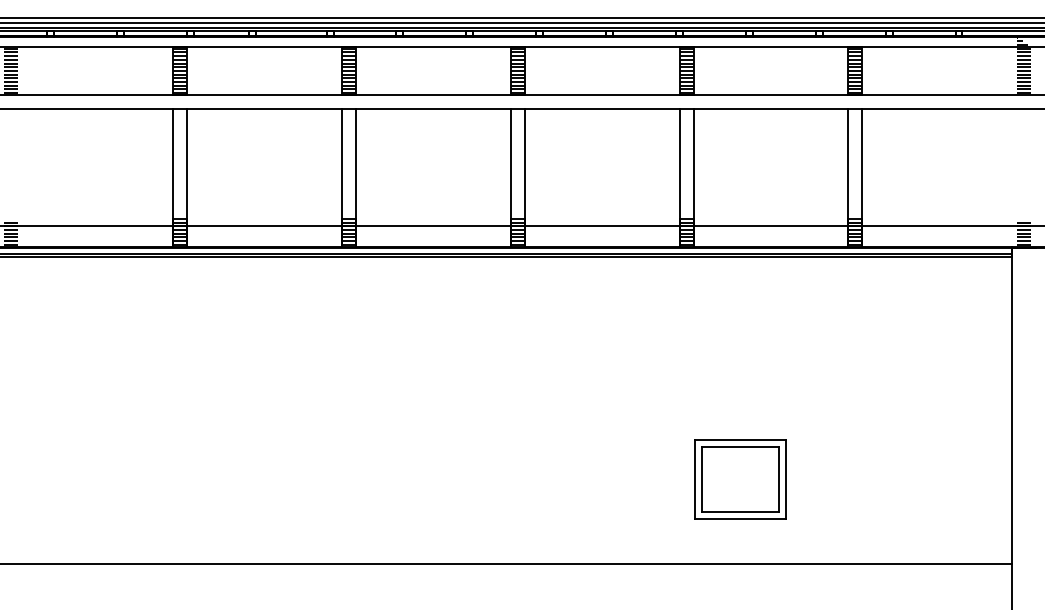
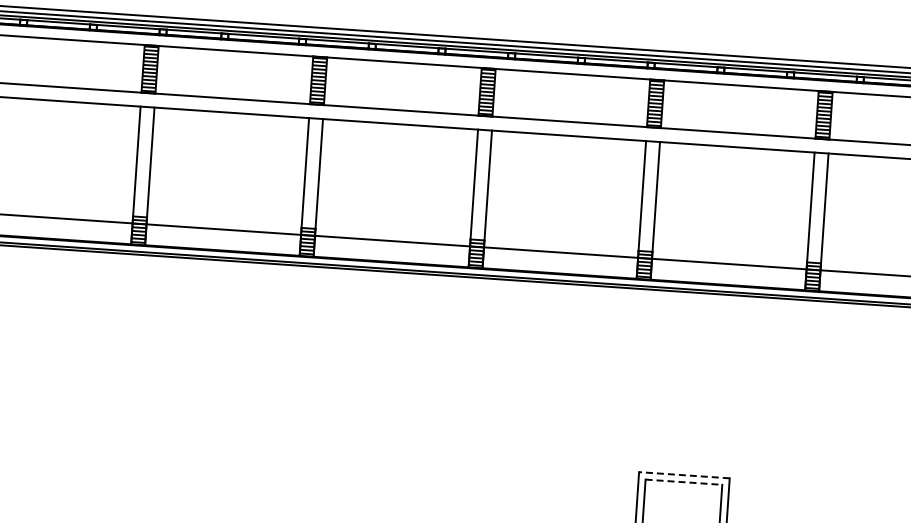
line: (740, 439) -> (684, 474), solid -> dashed
line: (741, 446) -> (684, 481), solid -> dashed

